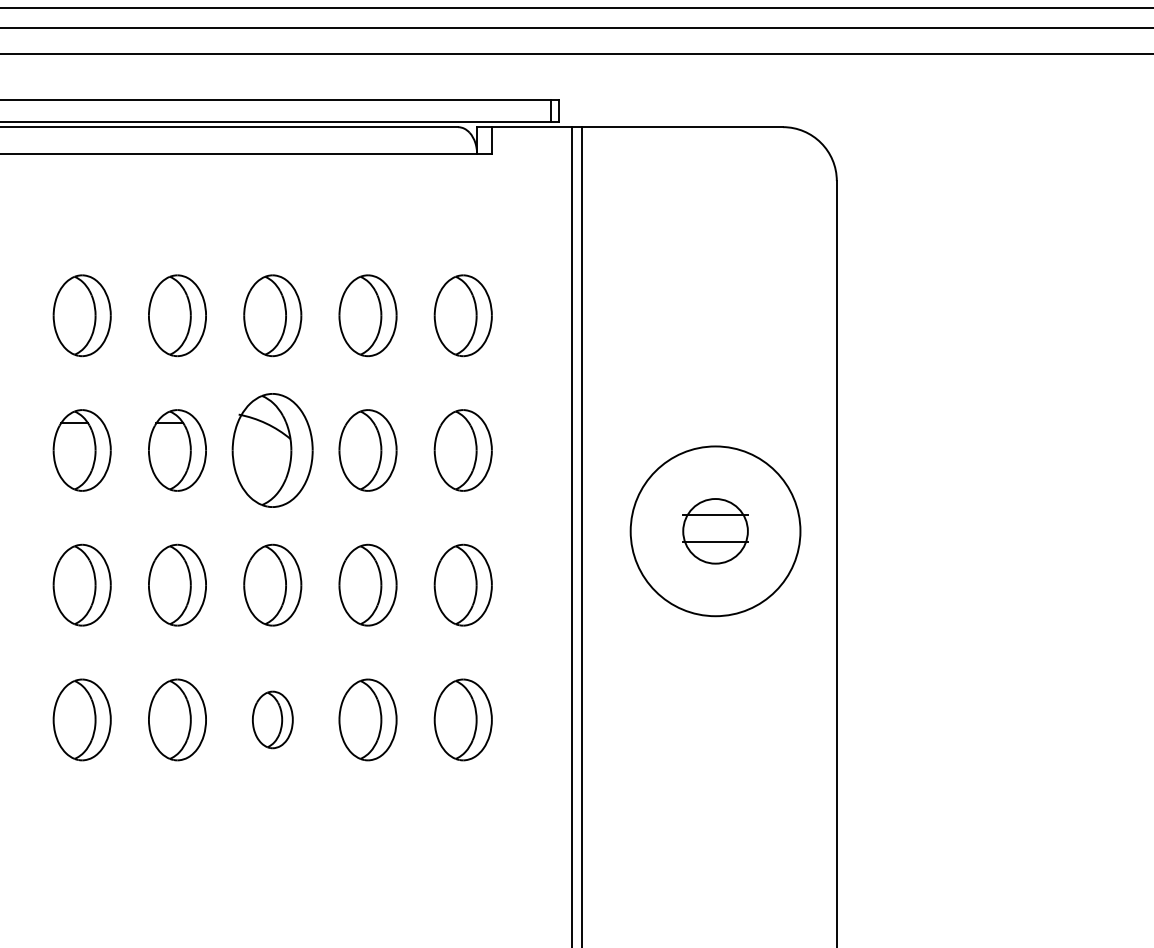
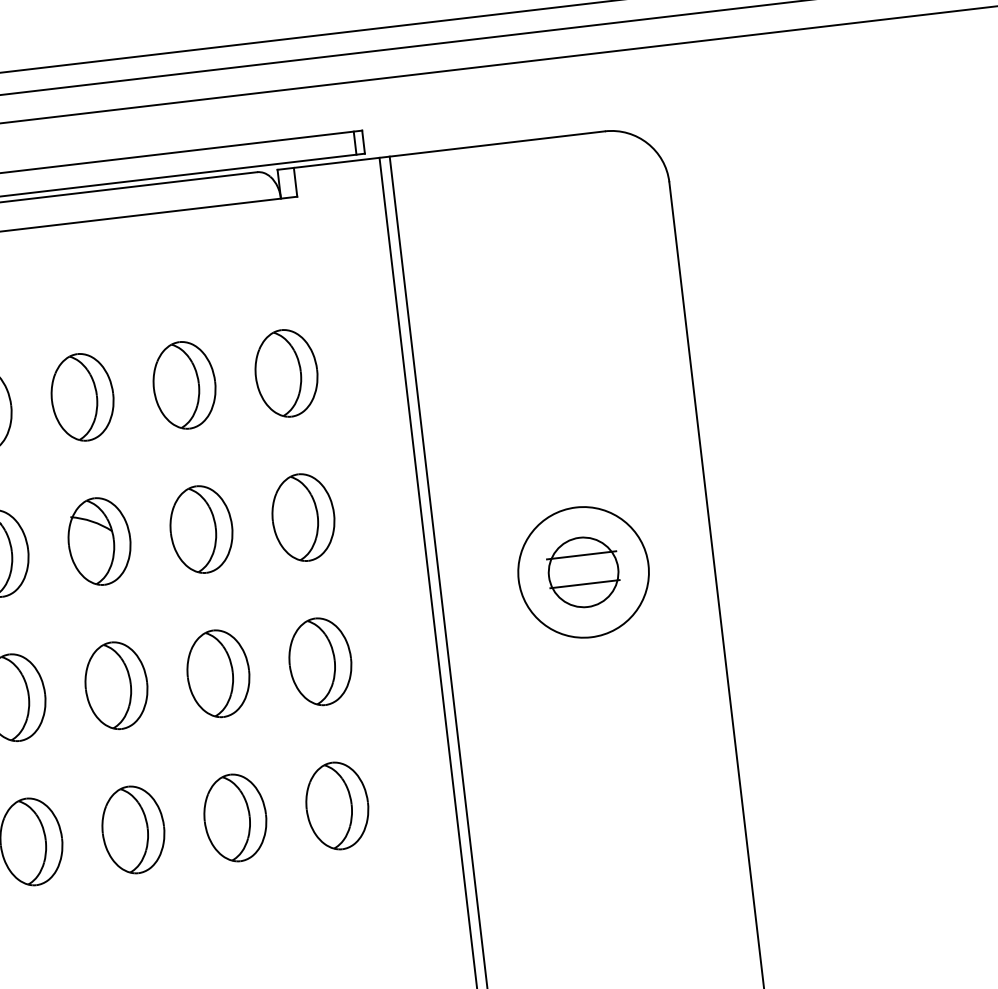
part: (272, 450) -> (99, 541), size x0.71
circle: (715, 530) -> (583, 571), size x0.71
part: (272, 719) -> (133, 829), size x1.43

